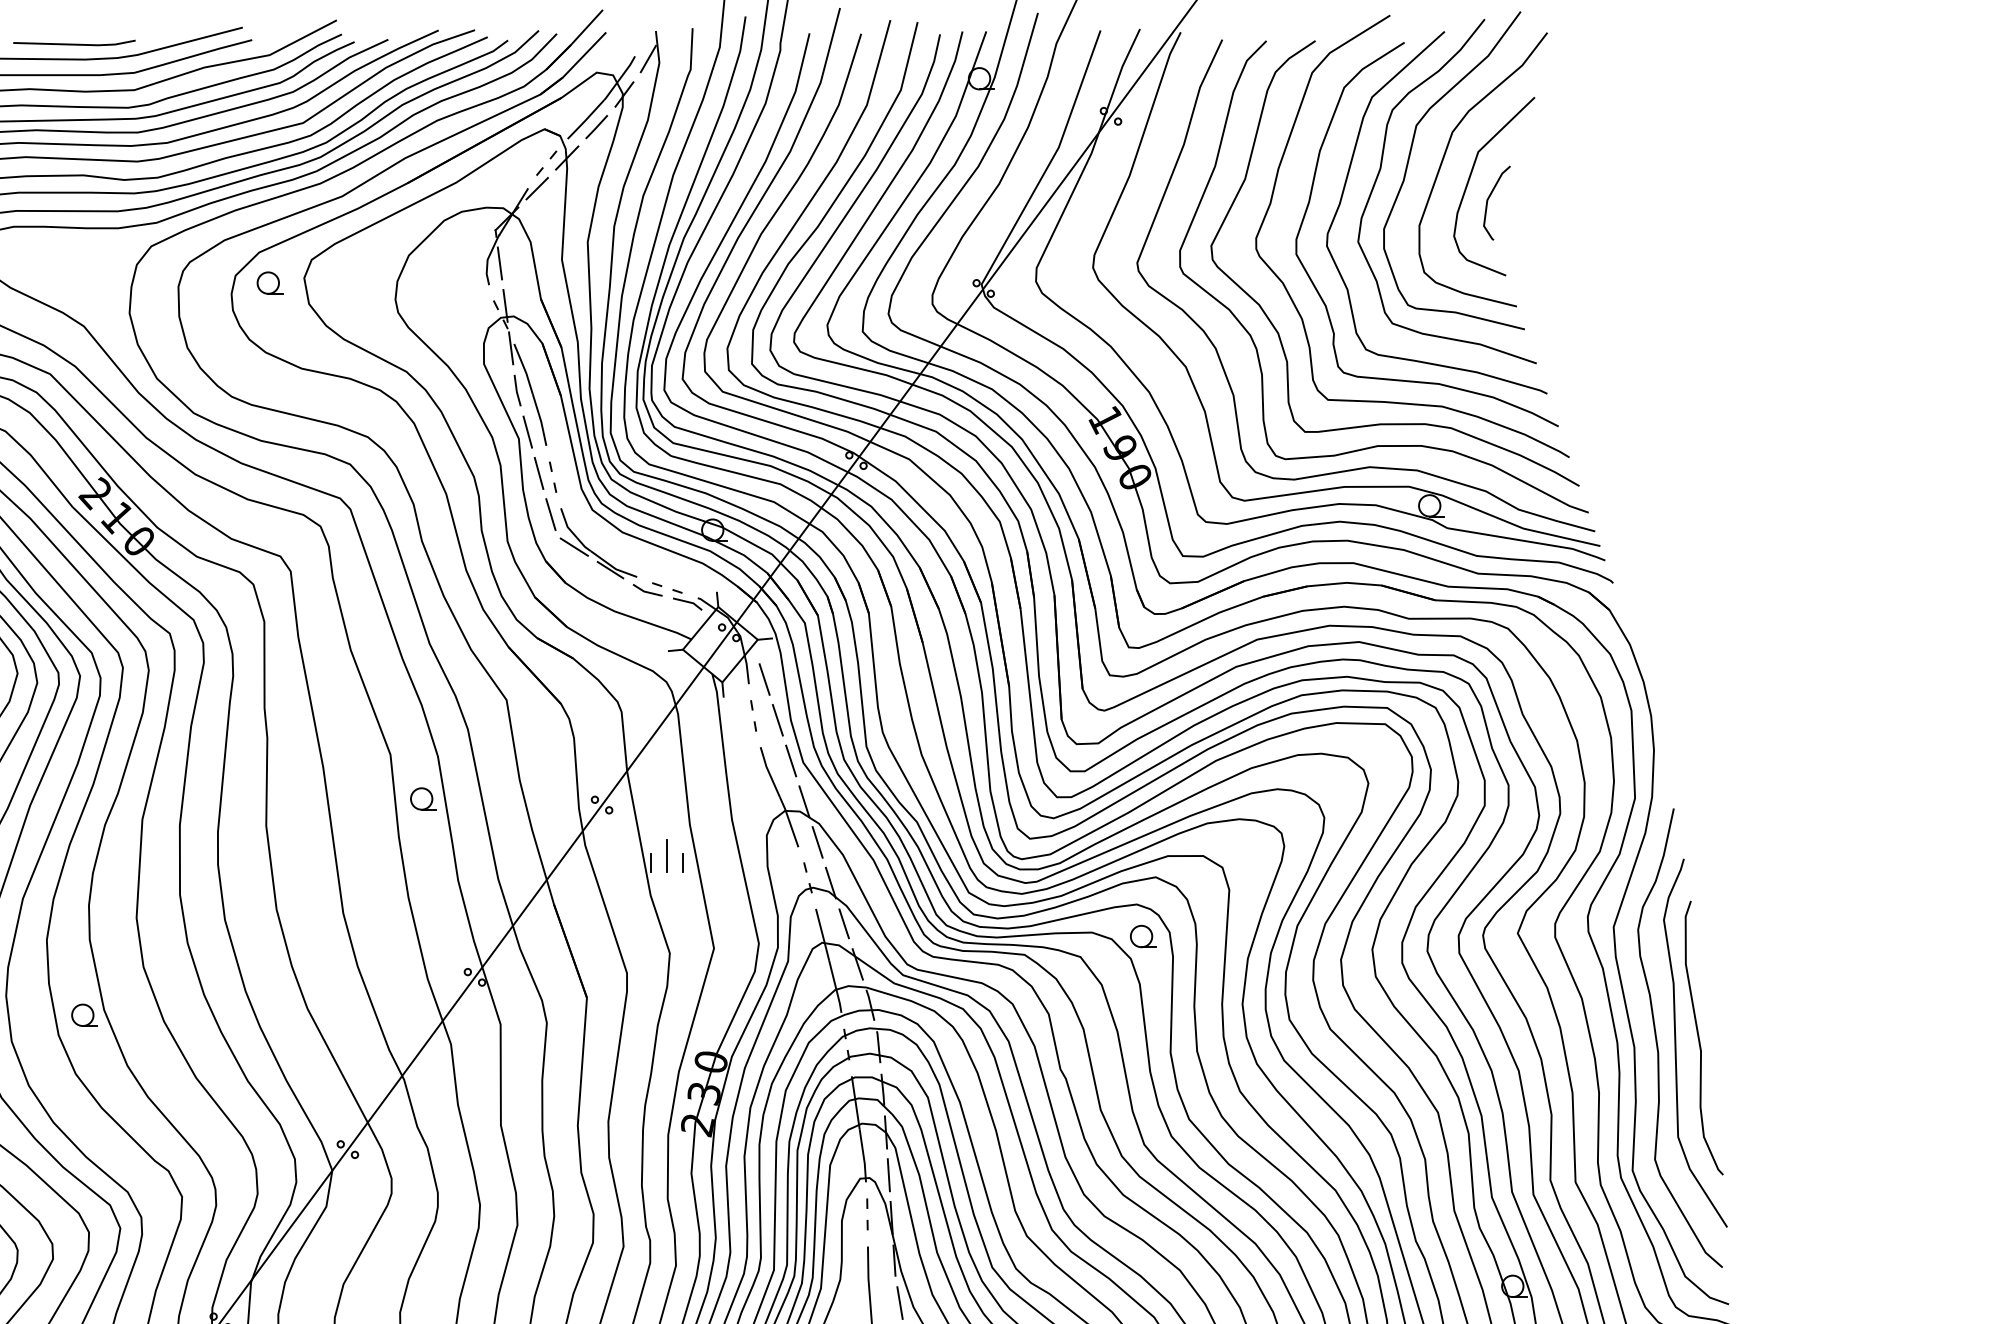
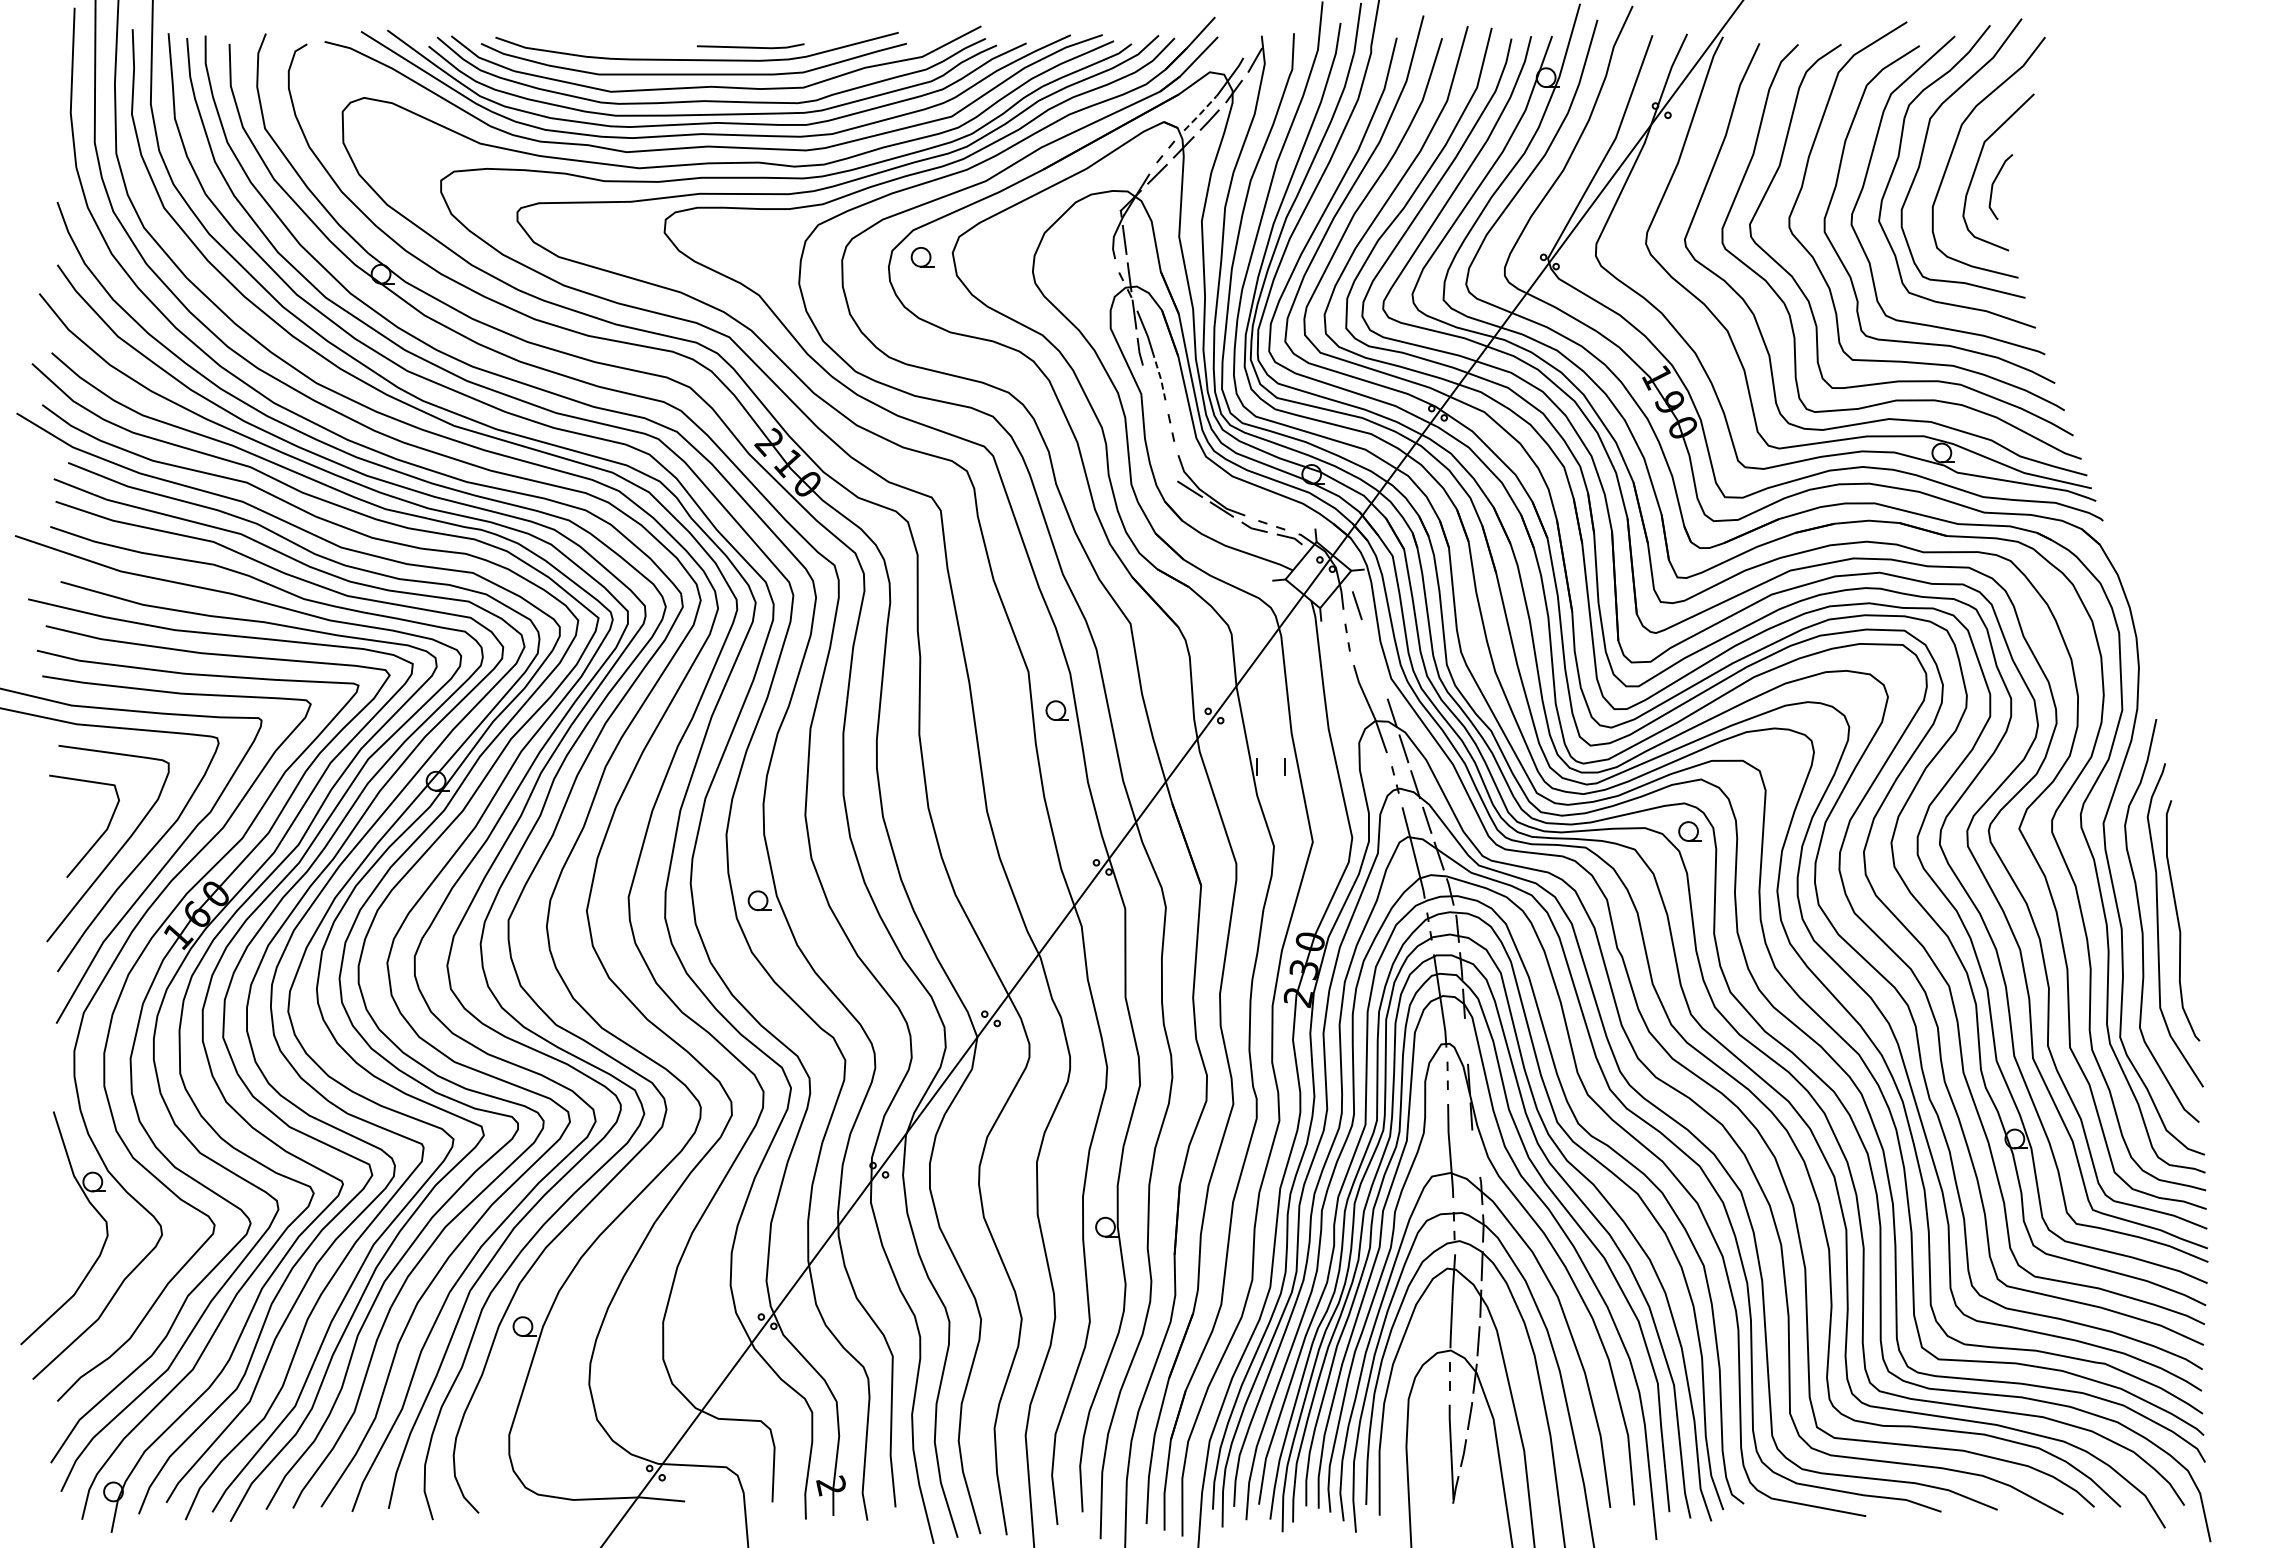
line: (586, 119) -> (1200, 113), solid -> dashed
line: (540, 419) -> (1160, 377), solid -> dashed
line: (527, 431) -> (1148, 387), removed
line: (538, 473) -> (1158, 424), removed
line: (550, 514) -> (1169, 460), removed
line: (777, 720) -> (1368, 641), removed
line: (791, 760) -> (1380, 676), removed
line: (666, 855) -> (1271, 760), removed
line: (888, 1175) -> (1466, 1041), removed
line: (900, 1302) -> (1476, 1153), removed

